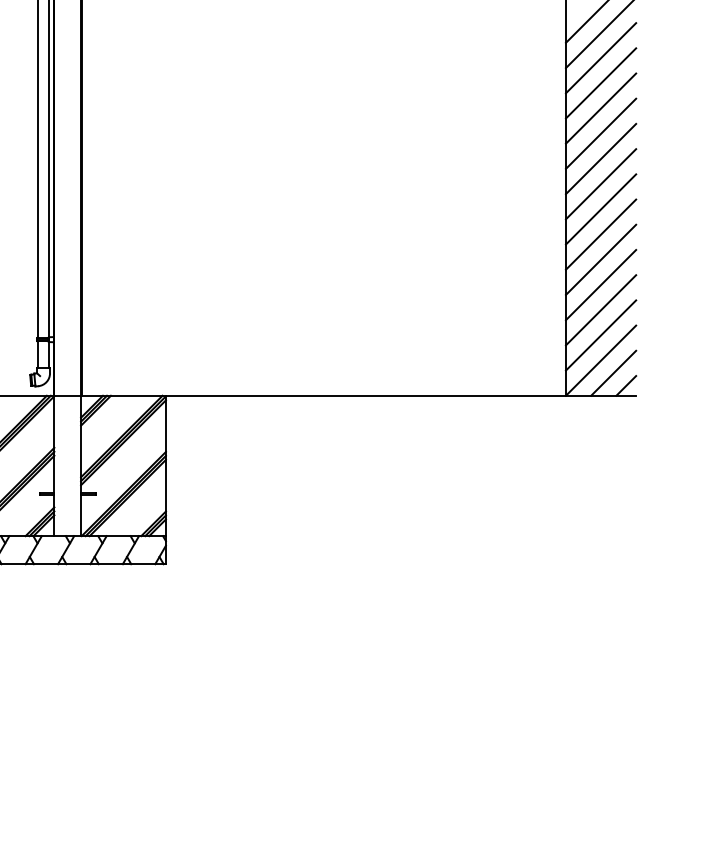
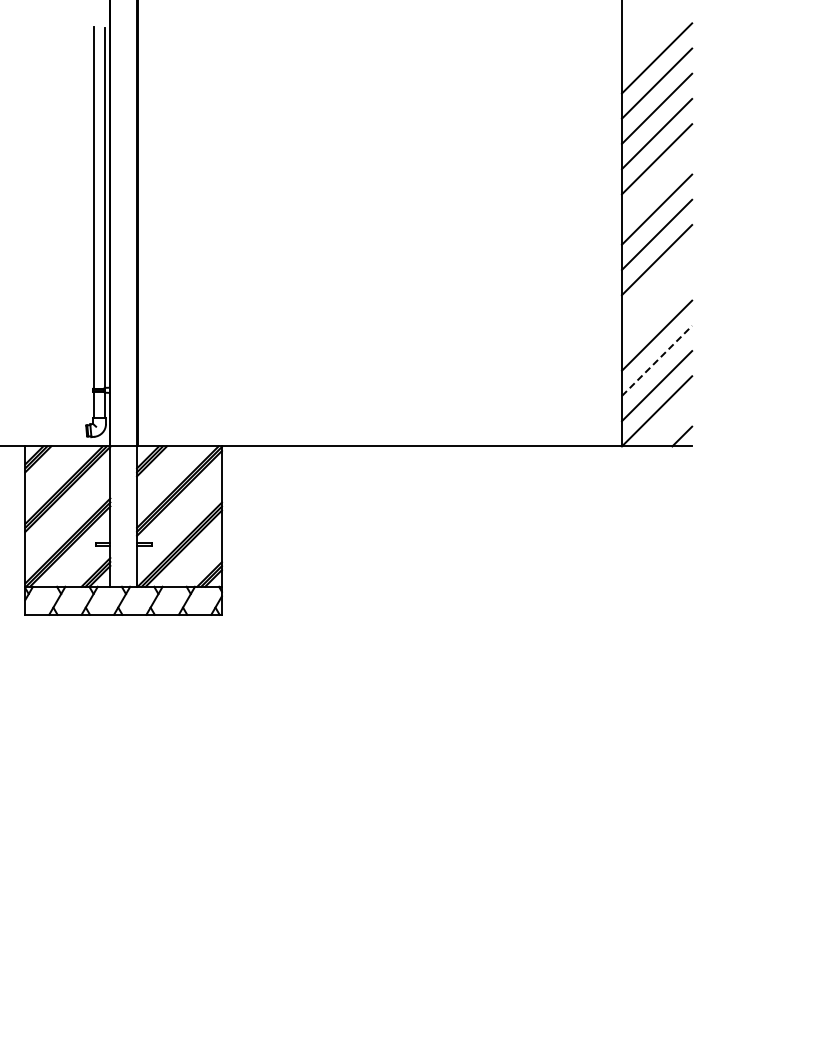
line: (600, 133) -> (656, 184), removed
line: (600, 234) -> (656, 285), removed
line: (600, 259) -> (656, 310), removed
line: (601, 309) -> (657, 360), solid -> dashed
line: (613, 372) -> (669, 423), removed

